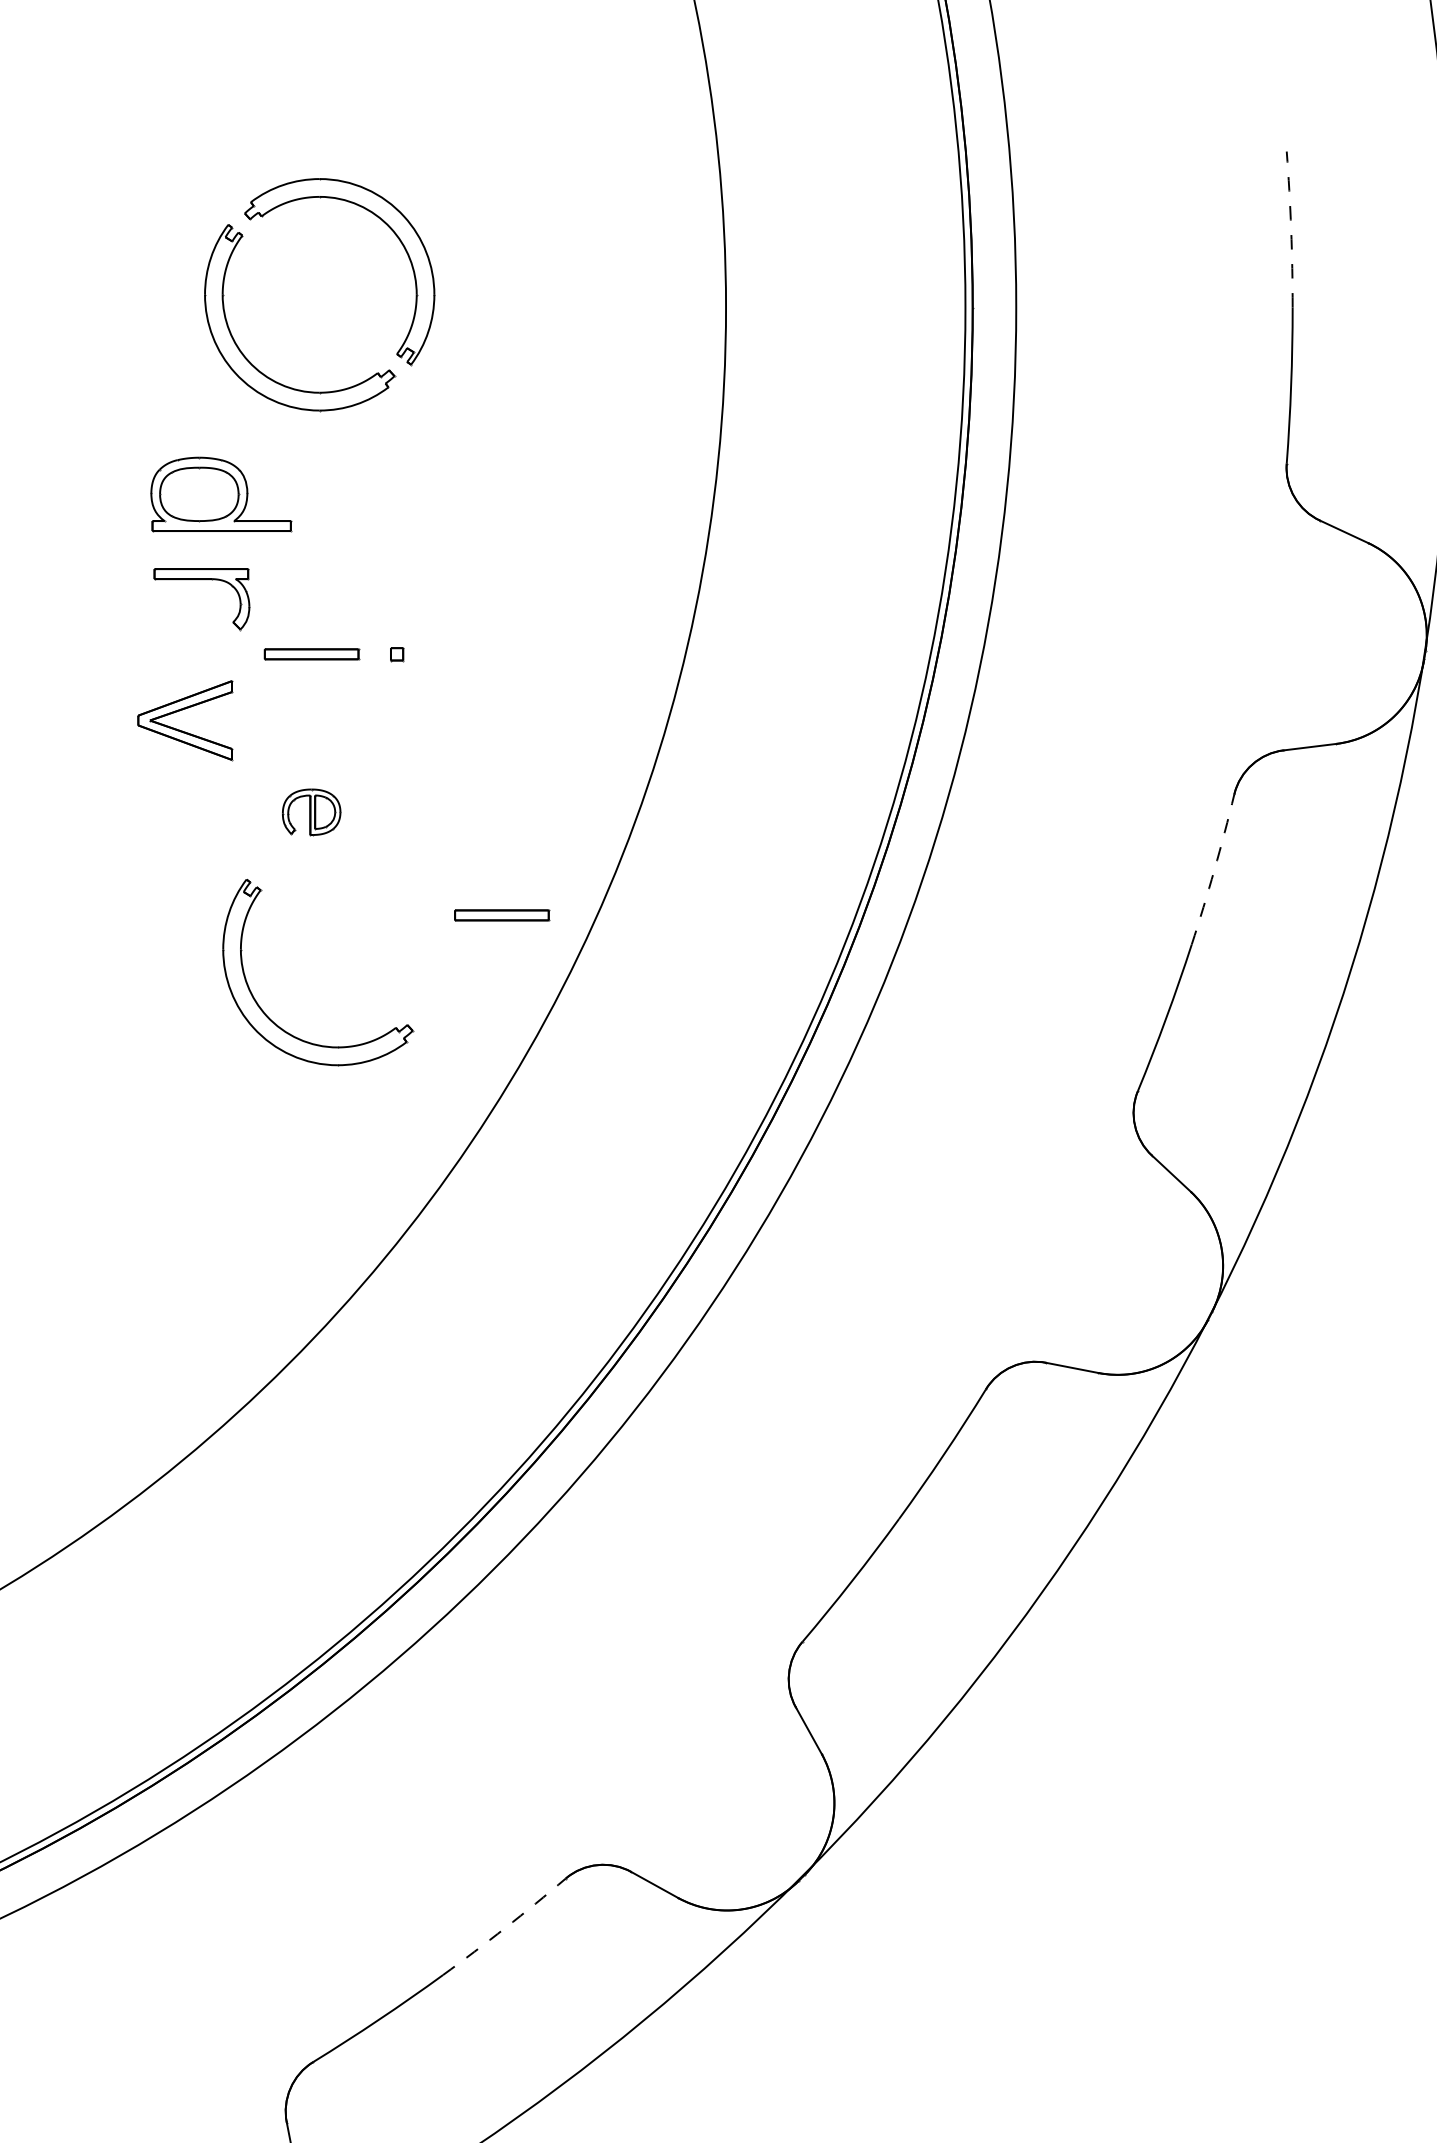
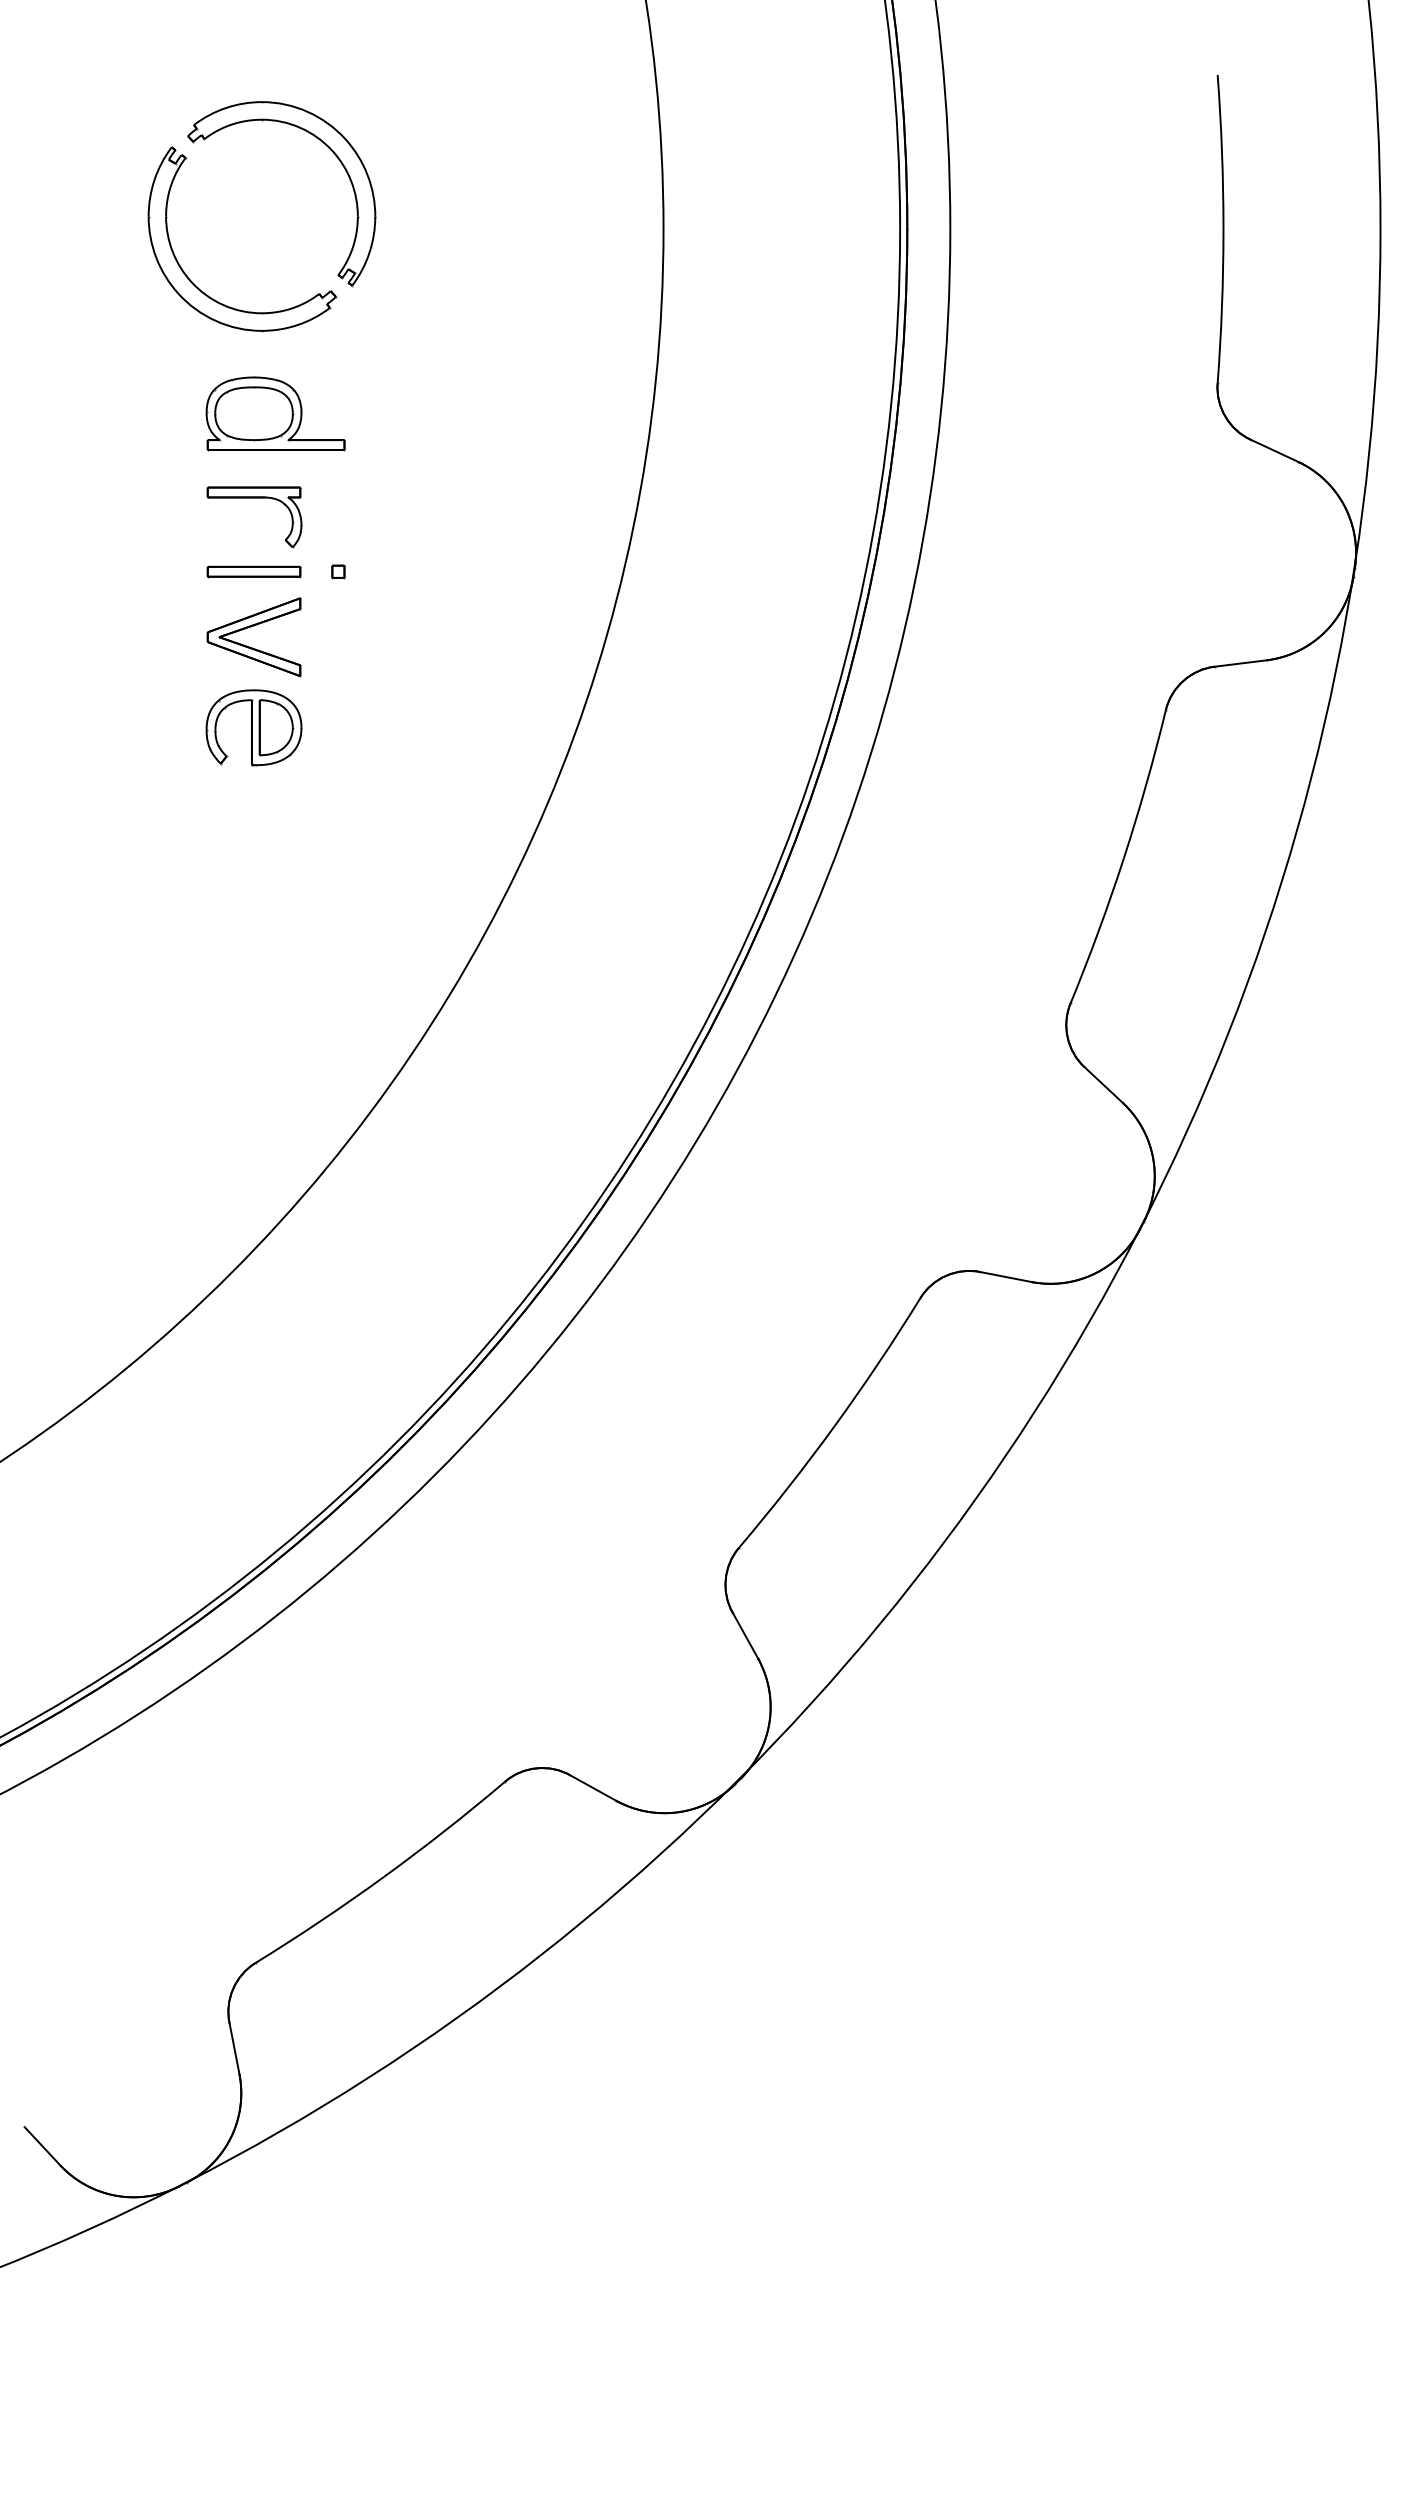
arc: (1291, 229) -> (1222, 151), dashed -> solid
part: (221, 494) -> (275, 413), moved
part: (201, 580) -> (254, 498), moved
part: (180, 729) -> (249, 646), moved
part: (311, 811) -> (253, 727), size x1.67
arc: (1214, 869) -> (1146, 784), dashed -> solid
part: (501, 915) -> (441, 829), removed
part: (271, 1019) -> (214, 932), removed
arc: (505, 1928) -> (445, 1830), dashed -> solid

